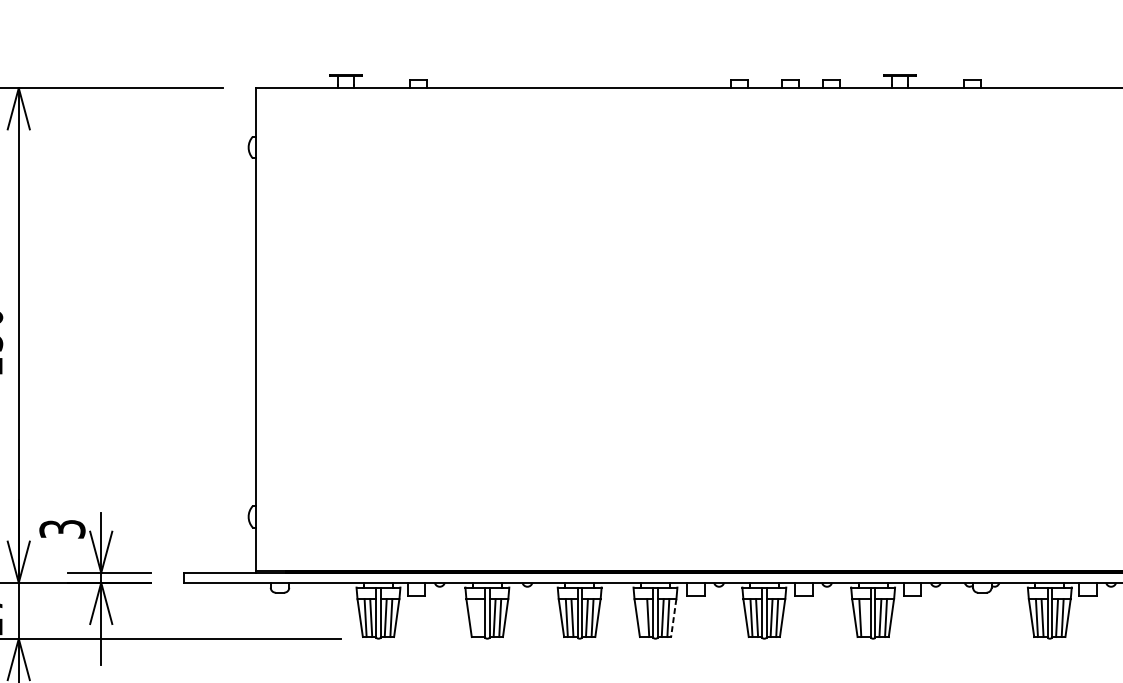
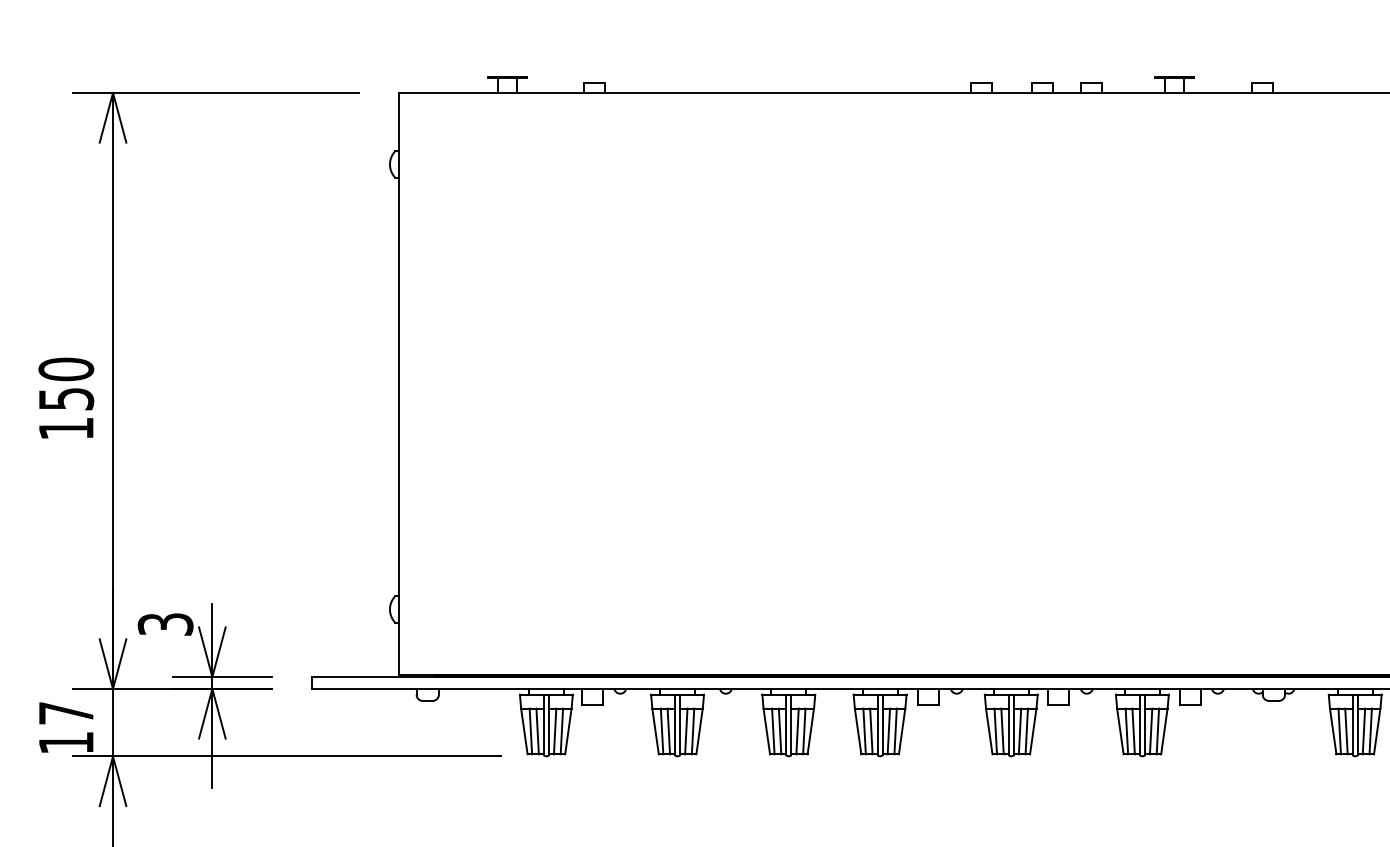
line: (474, 618) -> (661, 731), added
line: (479, 618) -> (668, 731), added
line: (642, 618) -> (864, 731), added
line: (674, 618) -> (902, 731), dashed -> solid
line: (865, 618) -> (1133, 731), added

